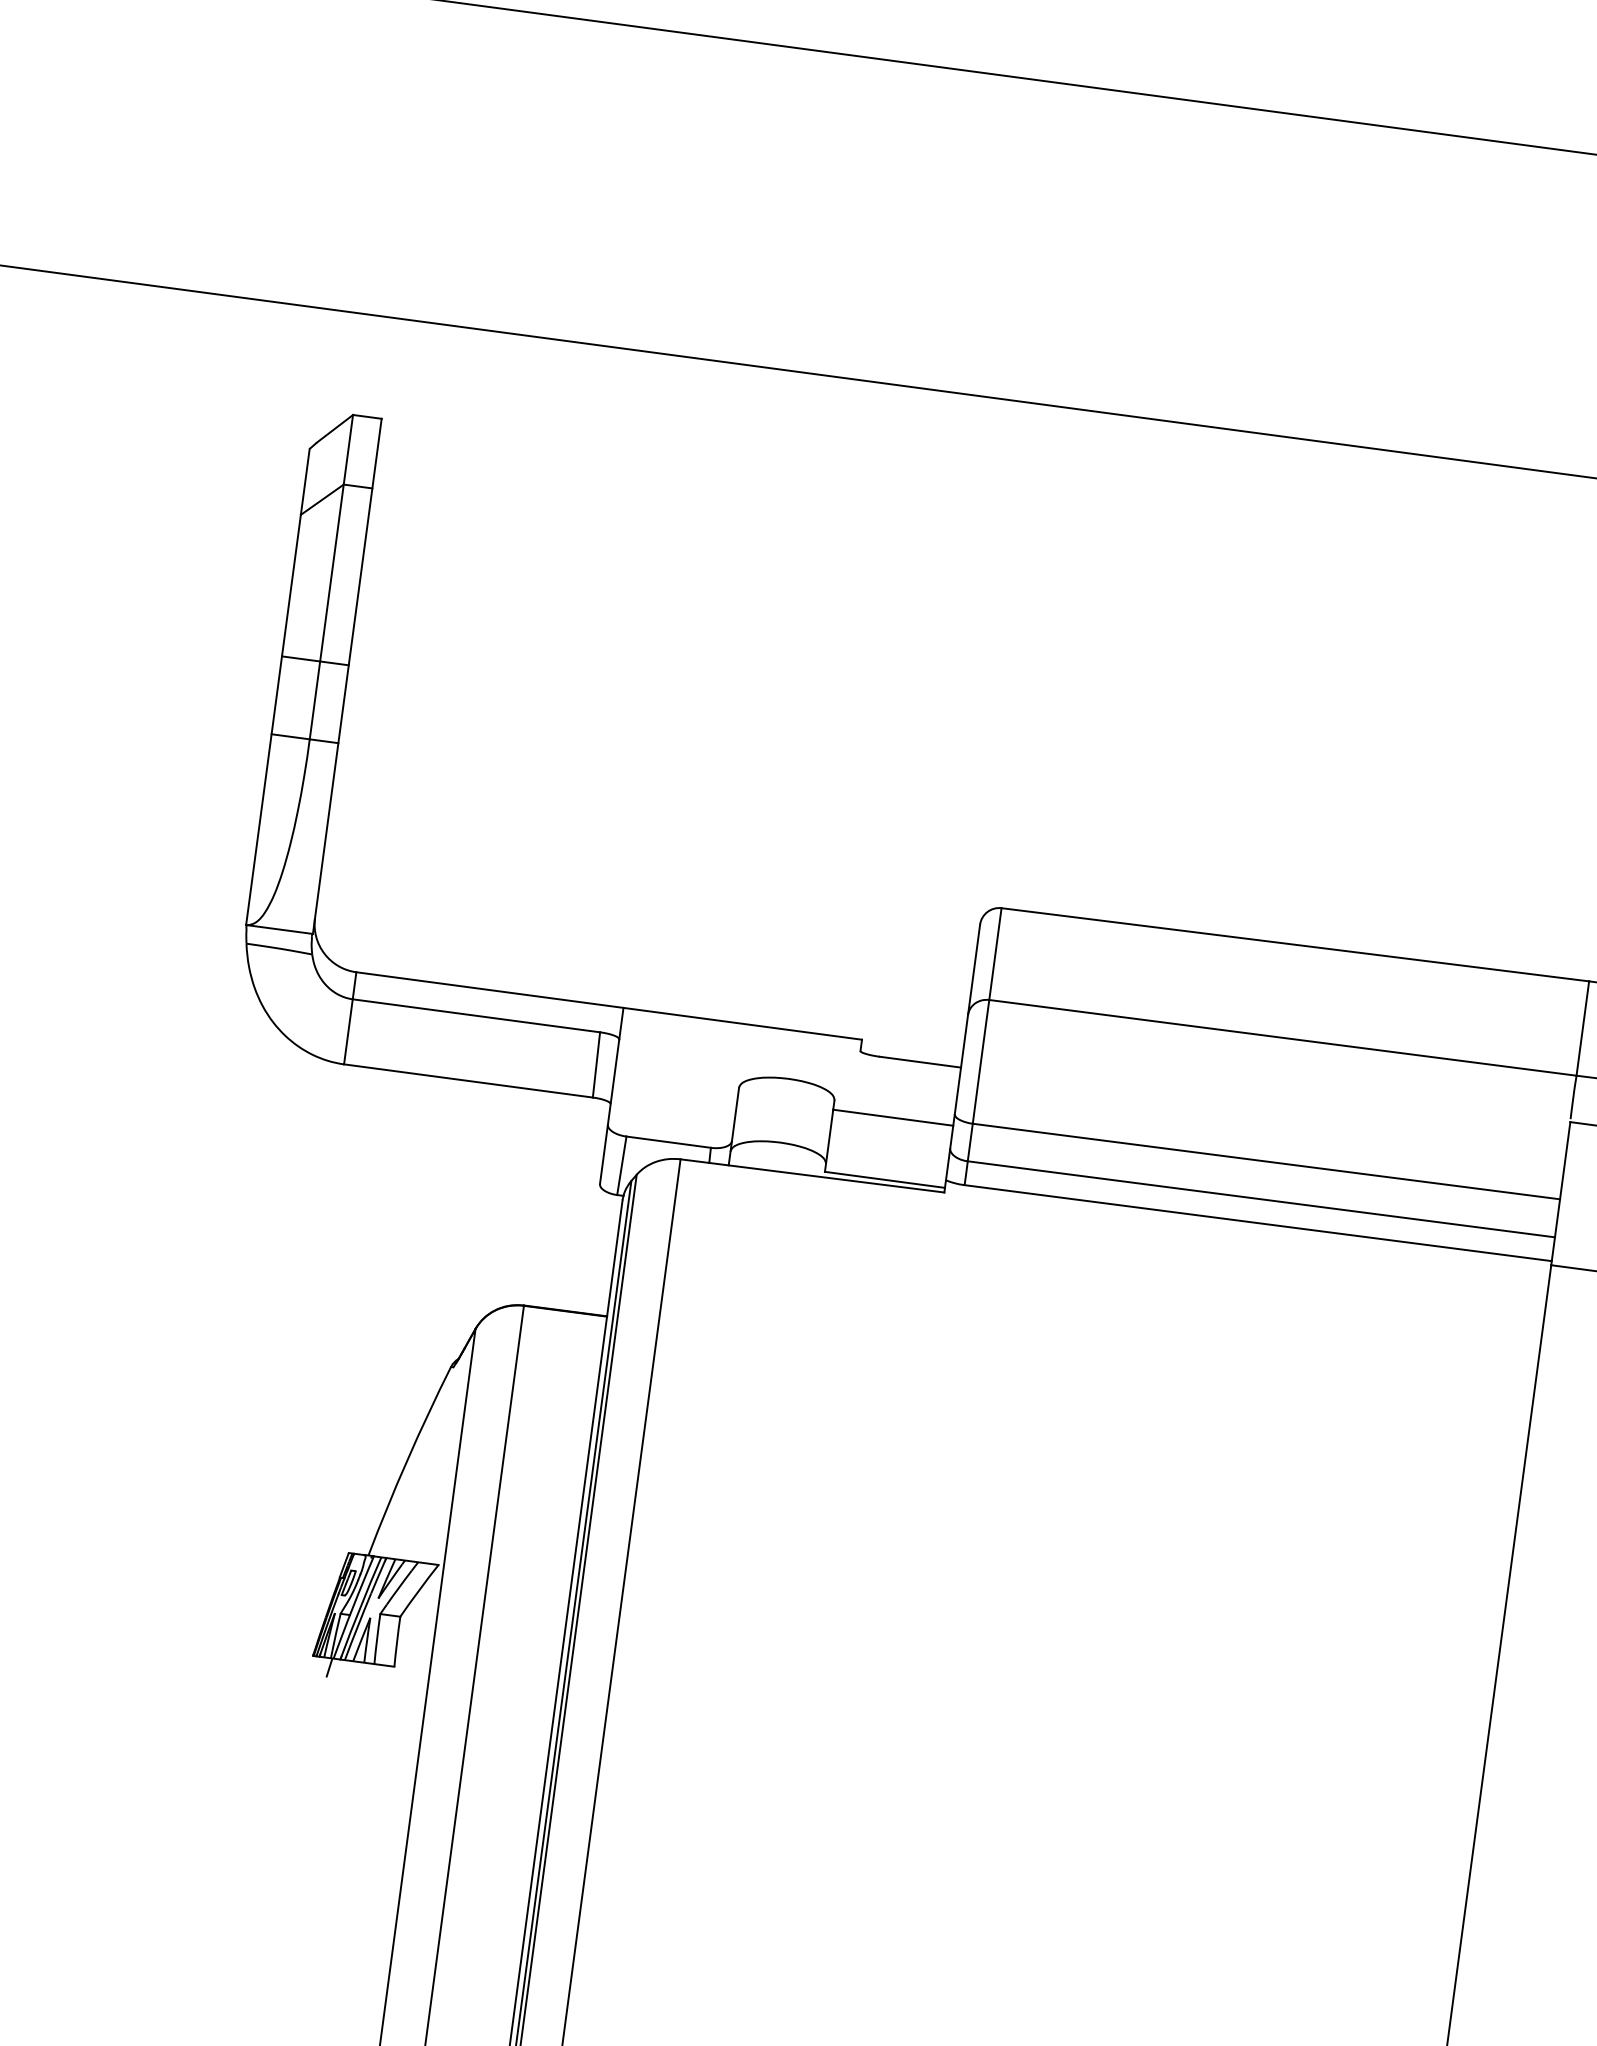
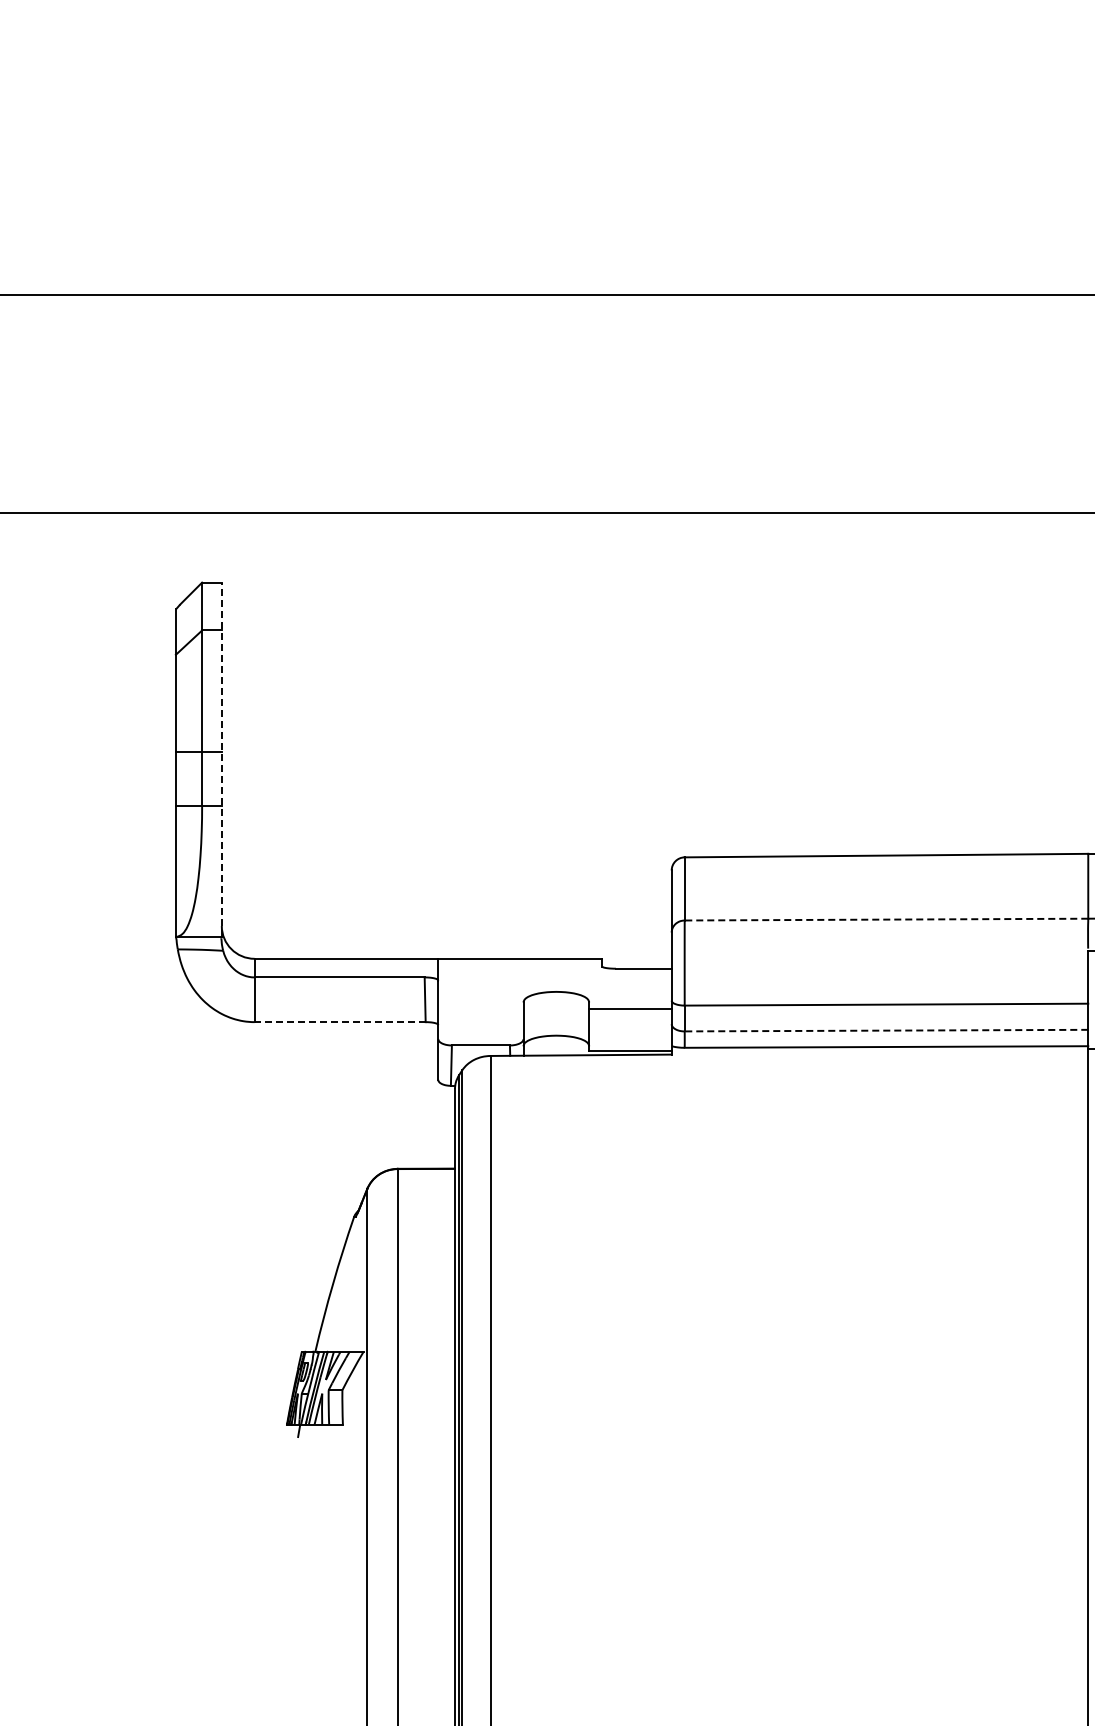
line: (346, 675) -> (221, 759), solid -> dashed
line: (1282, 1037) -> (886, 919), solid -> dashed
line: (468, 1081) -> (340, 1022), solid -> dashed
line: (1261, 1199) -> (886, 1030), solid -> dashed

